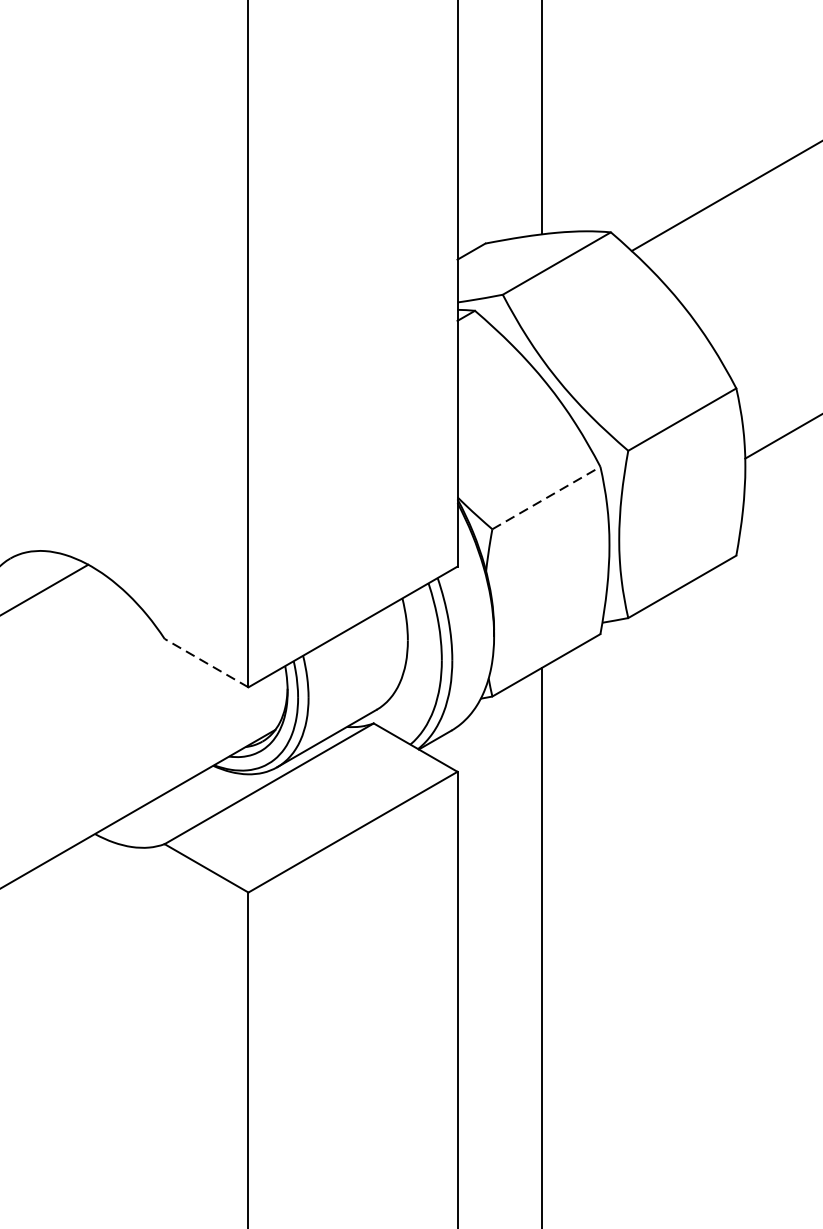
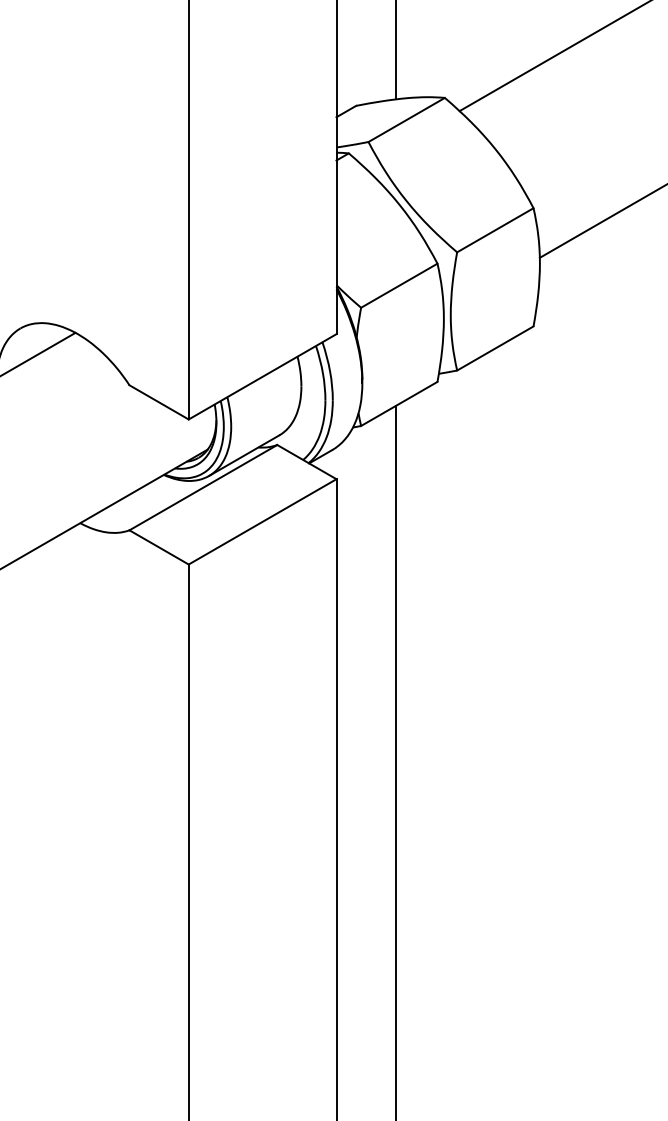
line: (546, 497) -> (399, 285), dashed -> solid
line: (205, 663) -> (158, 402), dashed -> solid

